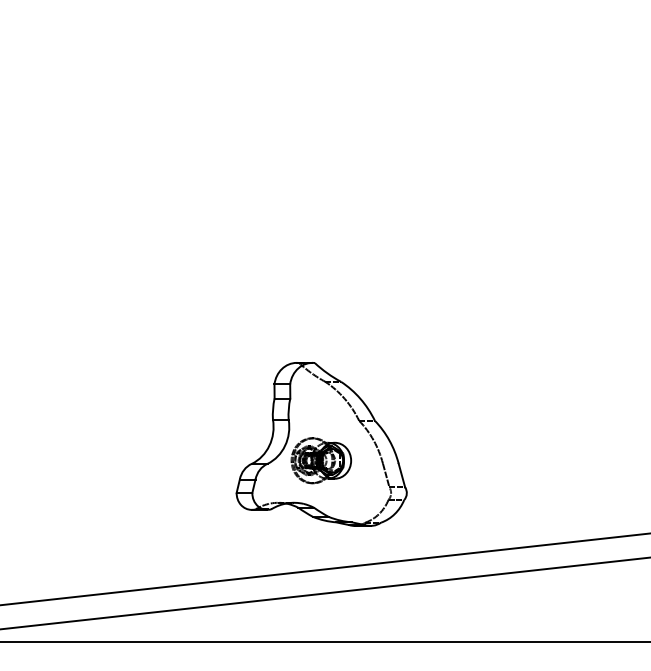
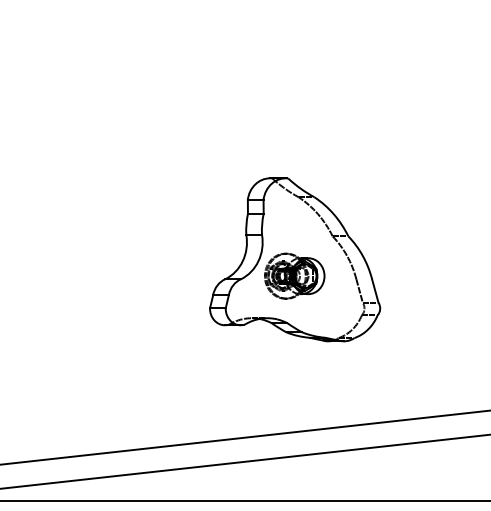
part: (321, 444) -> (294, 259), moved

